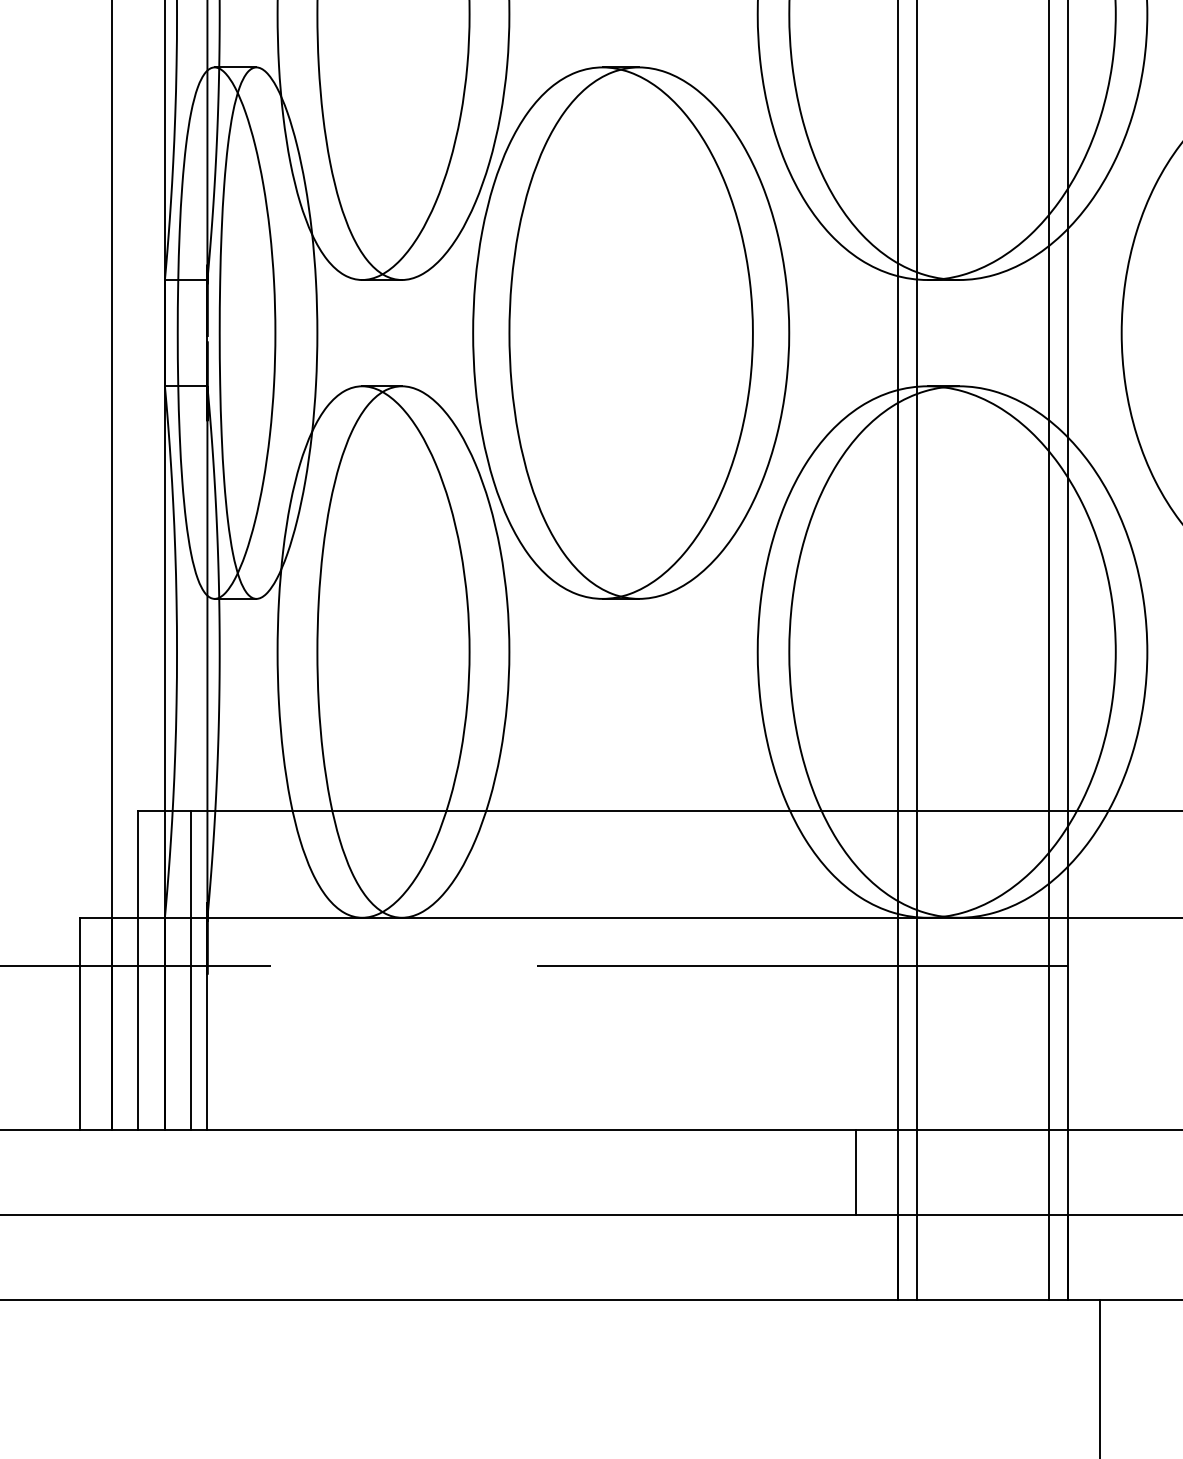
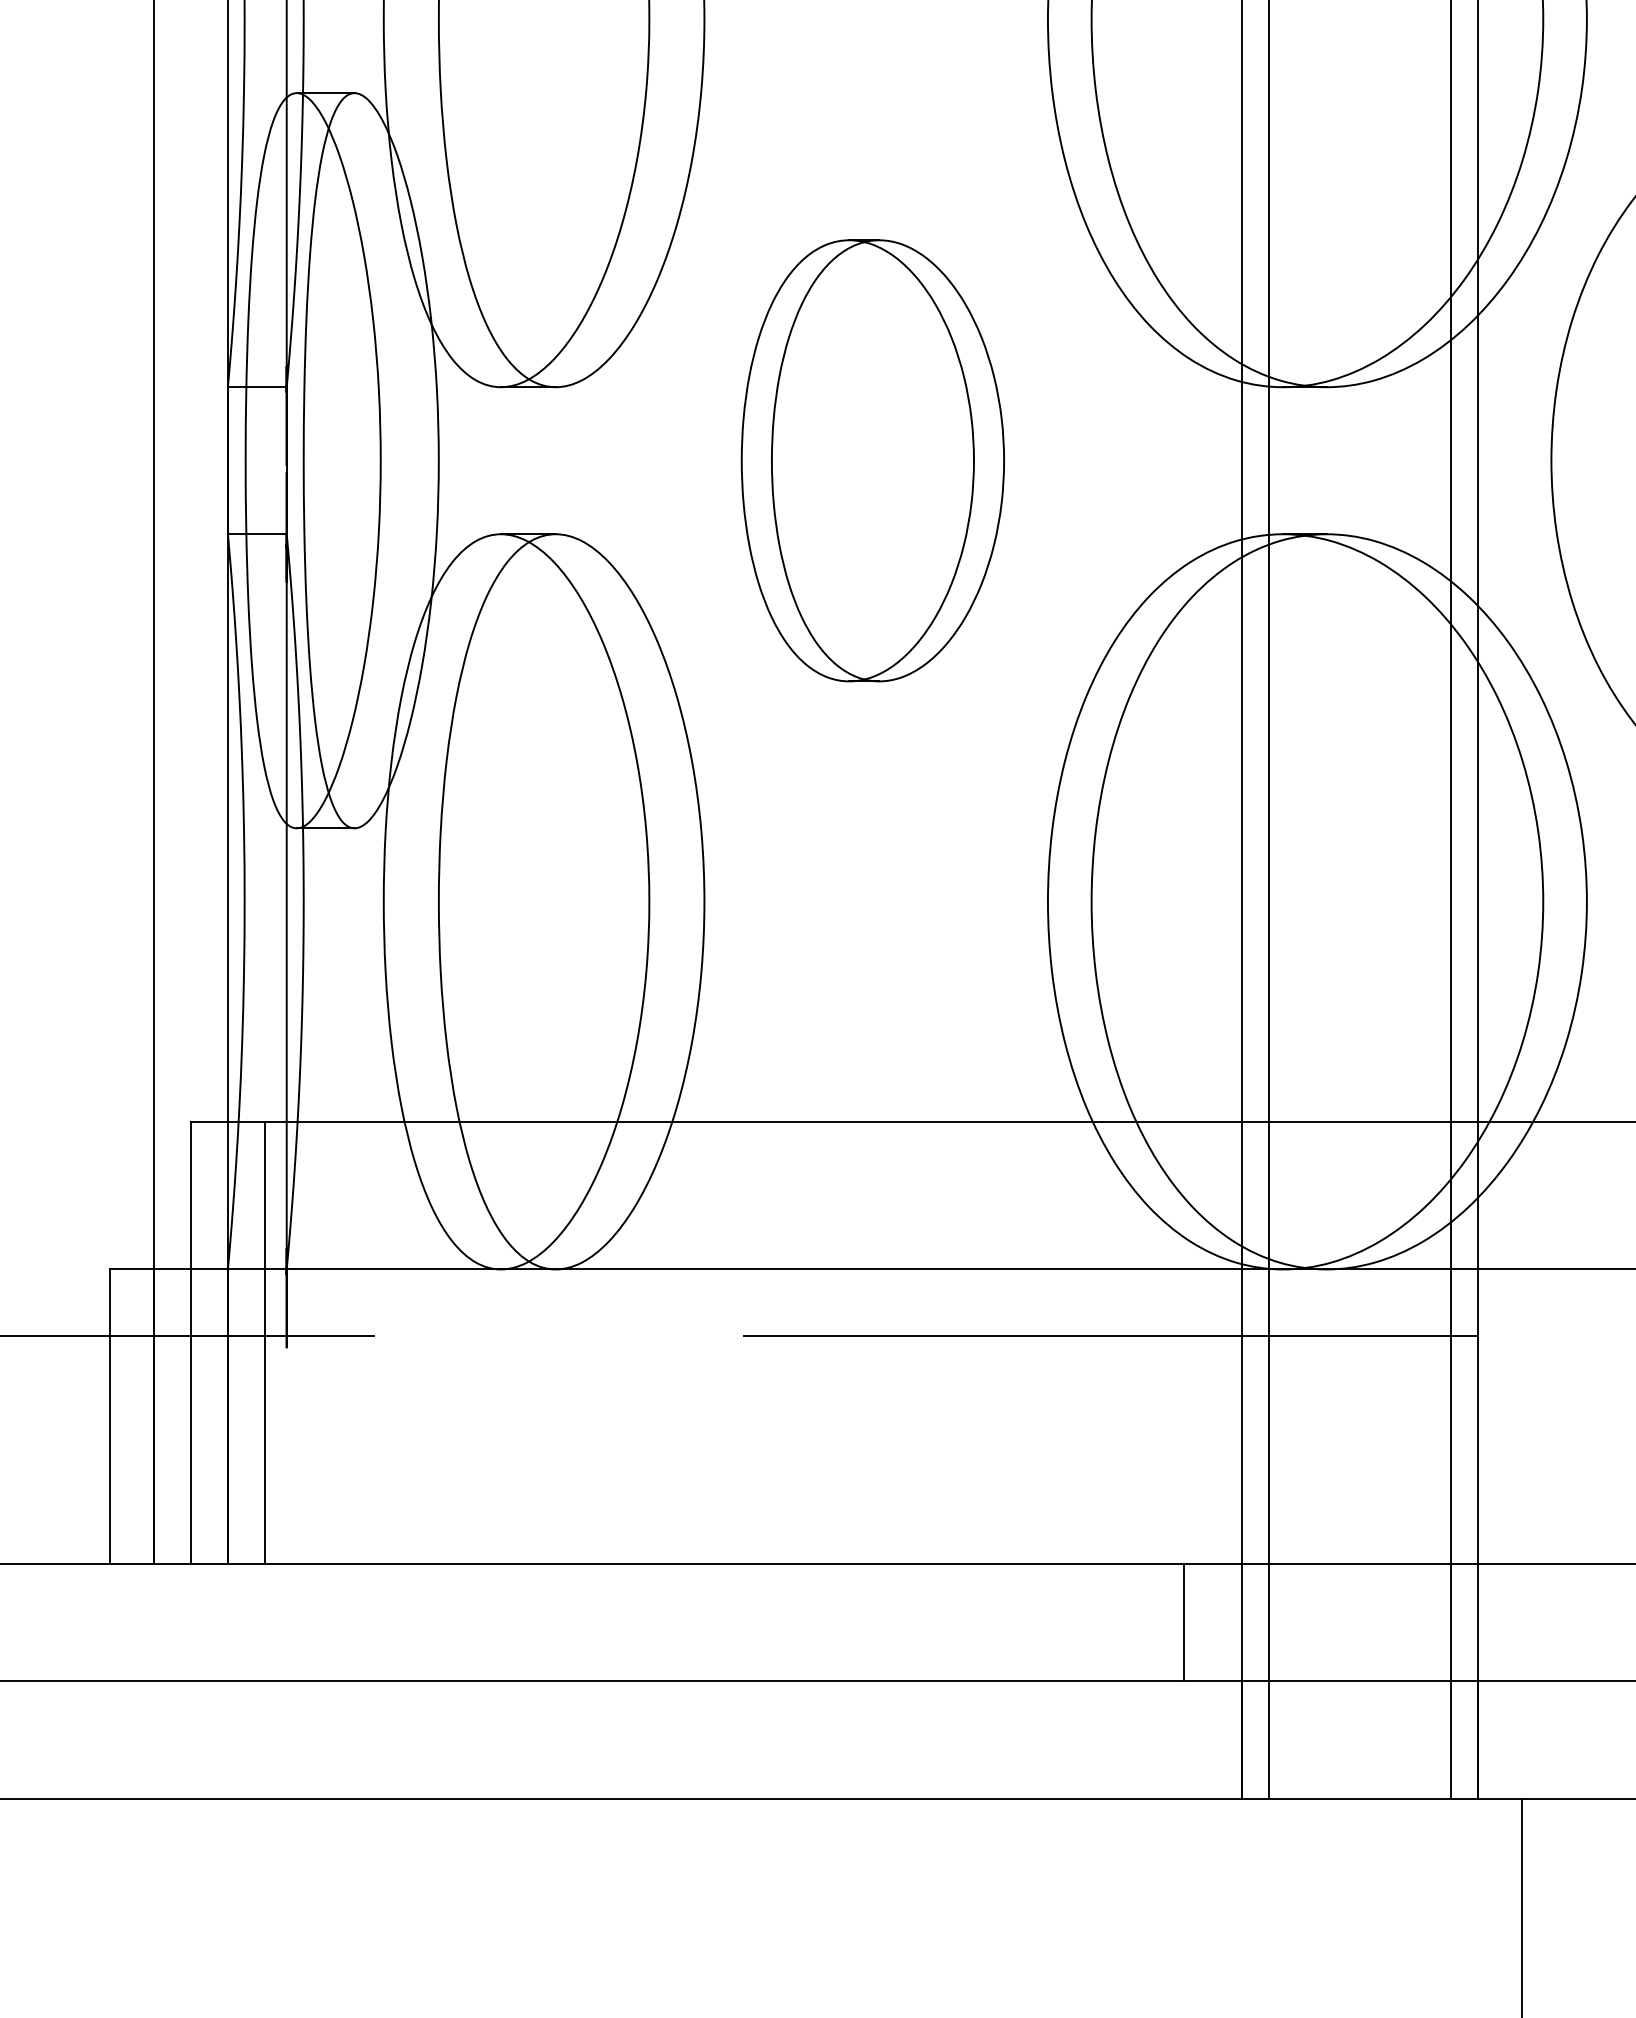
part: (630, 332) -> (872, 460), size x0.6
line: (207, 1024) -> (286, 1416), removed

